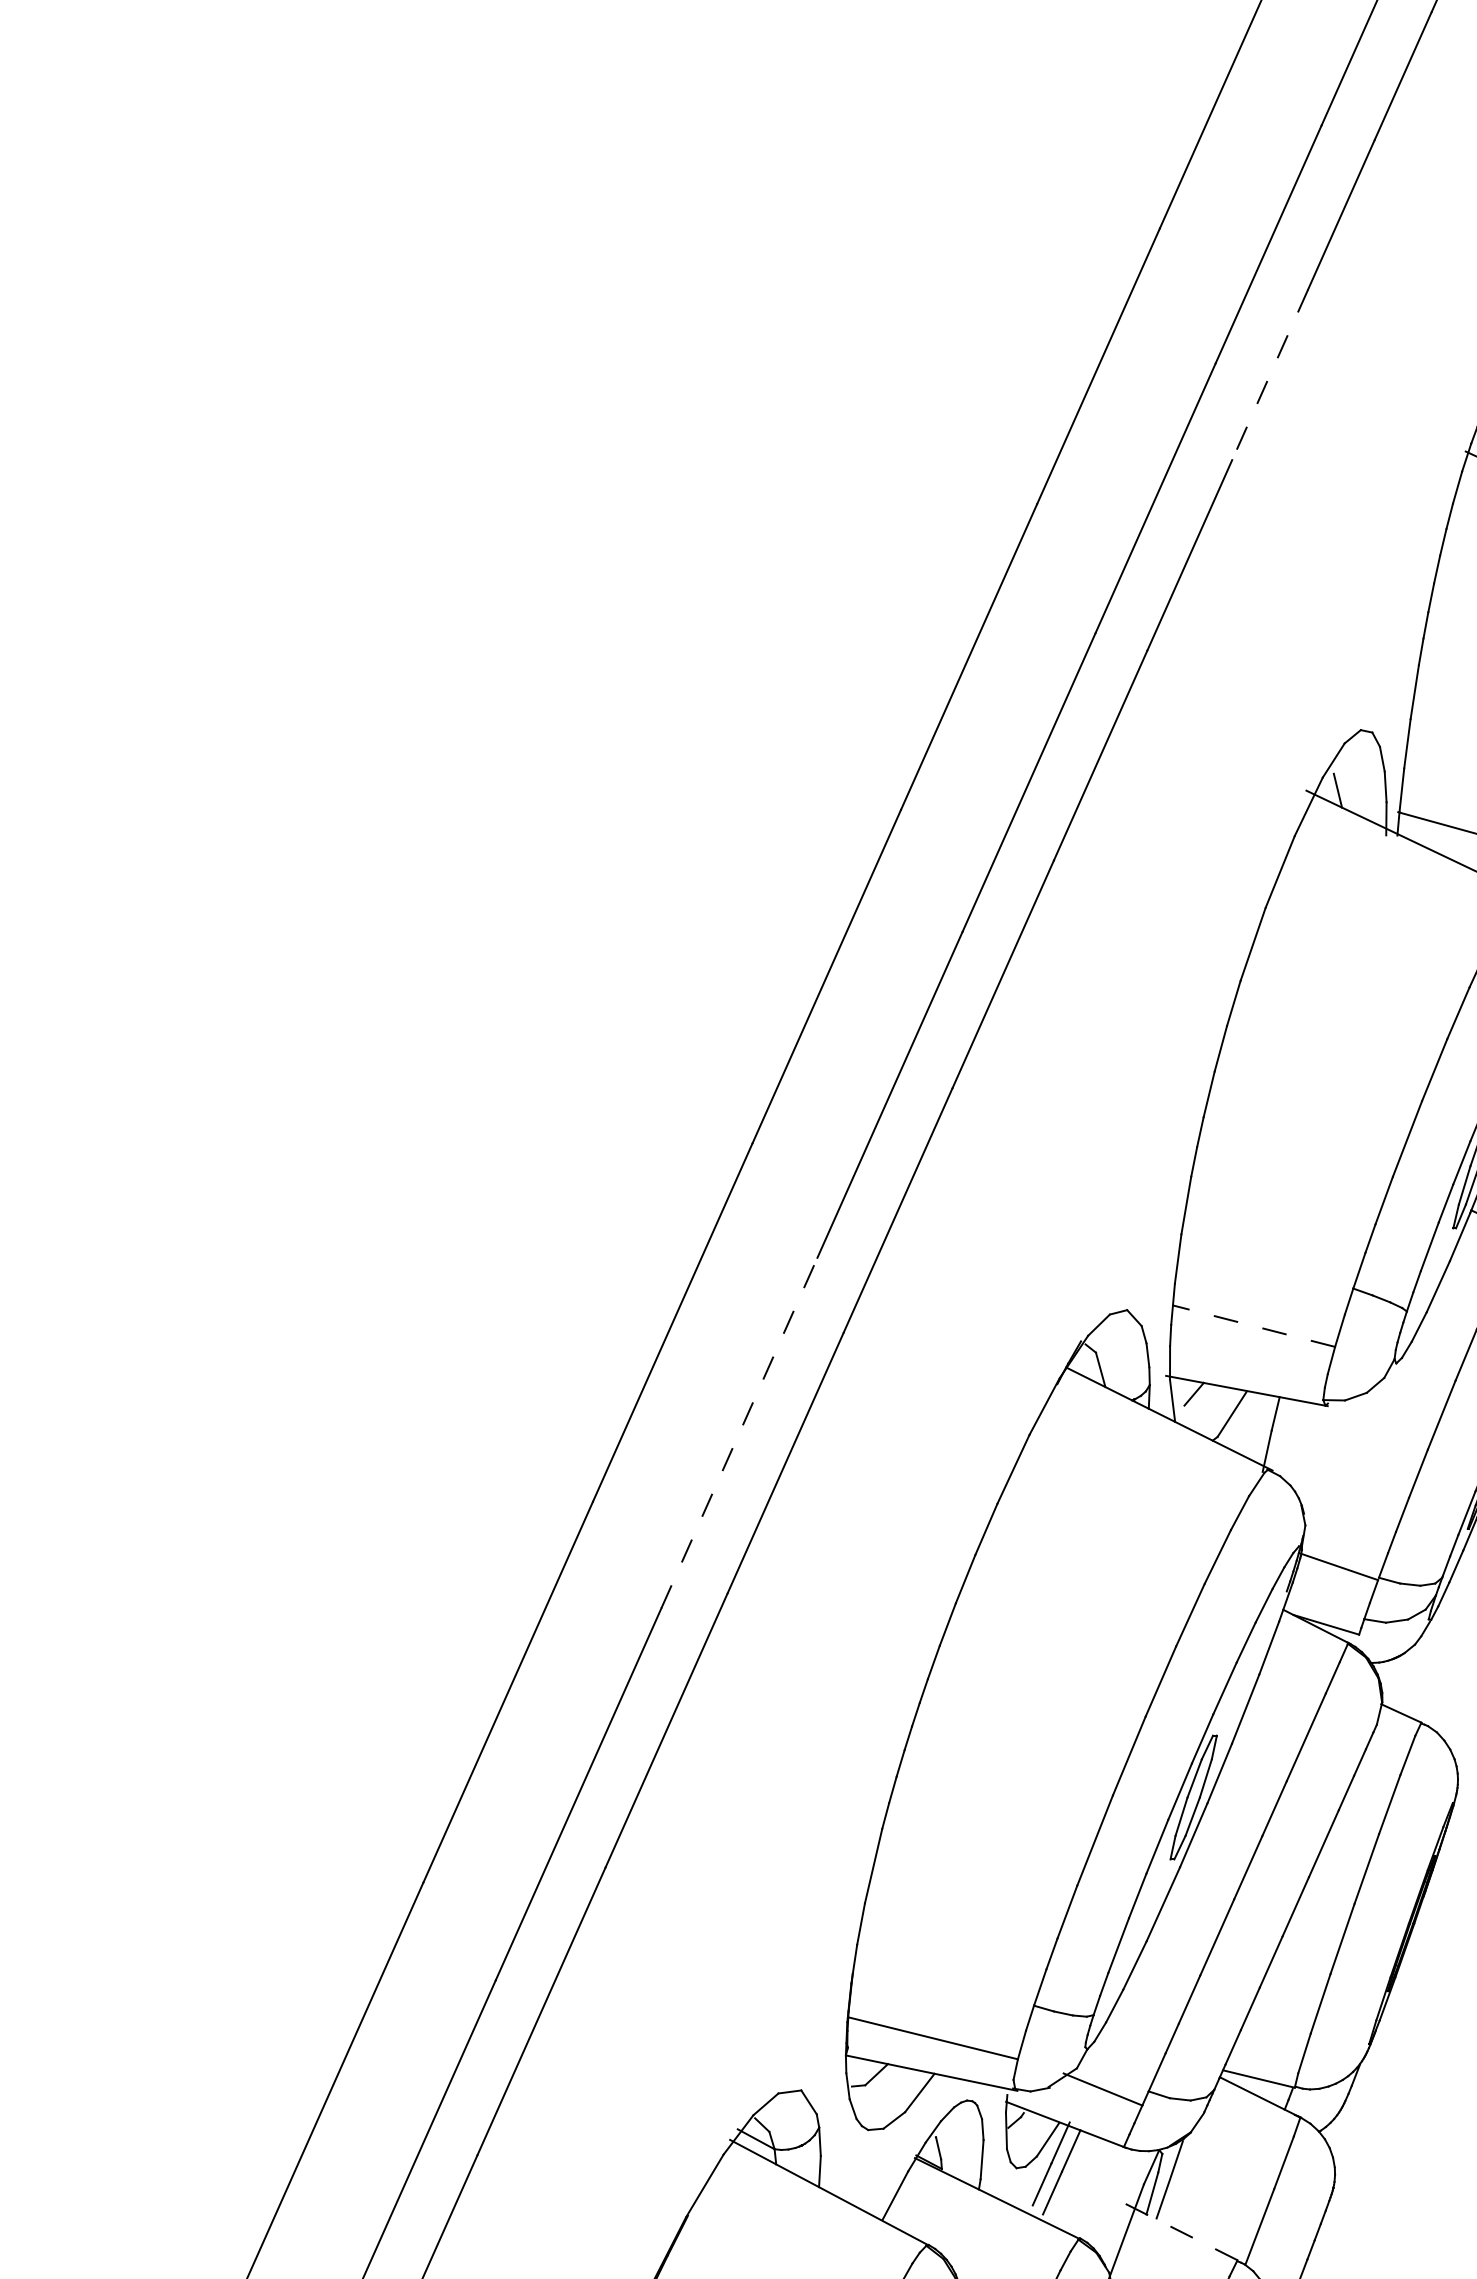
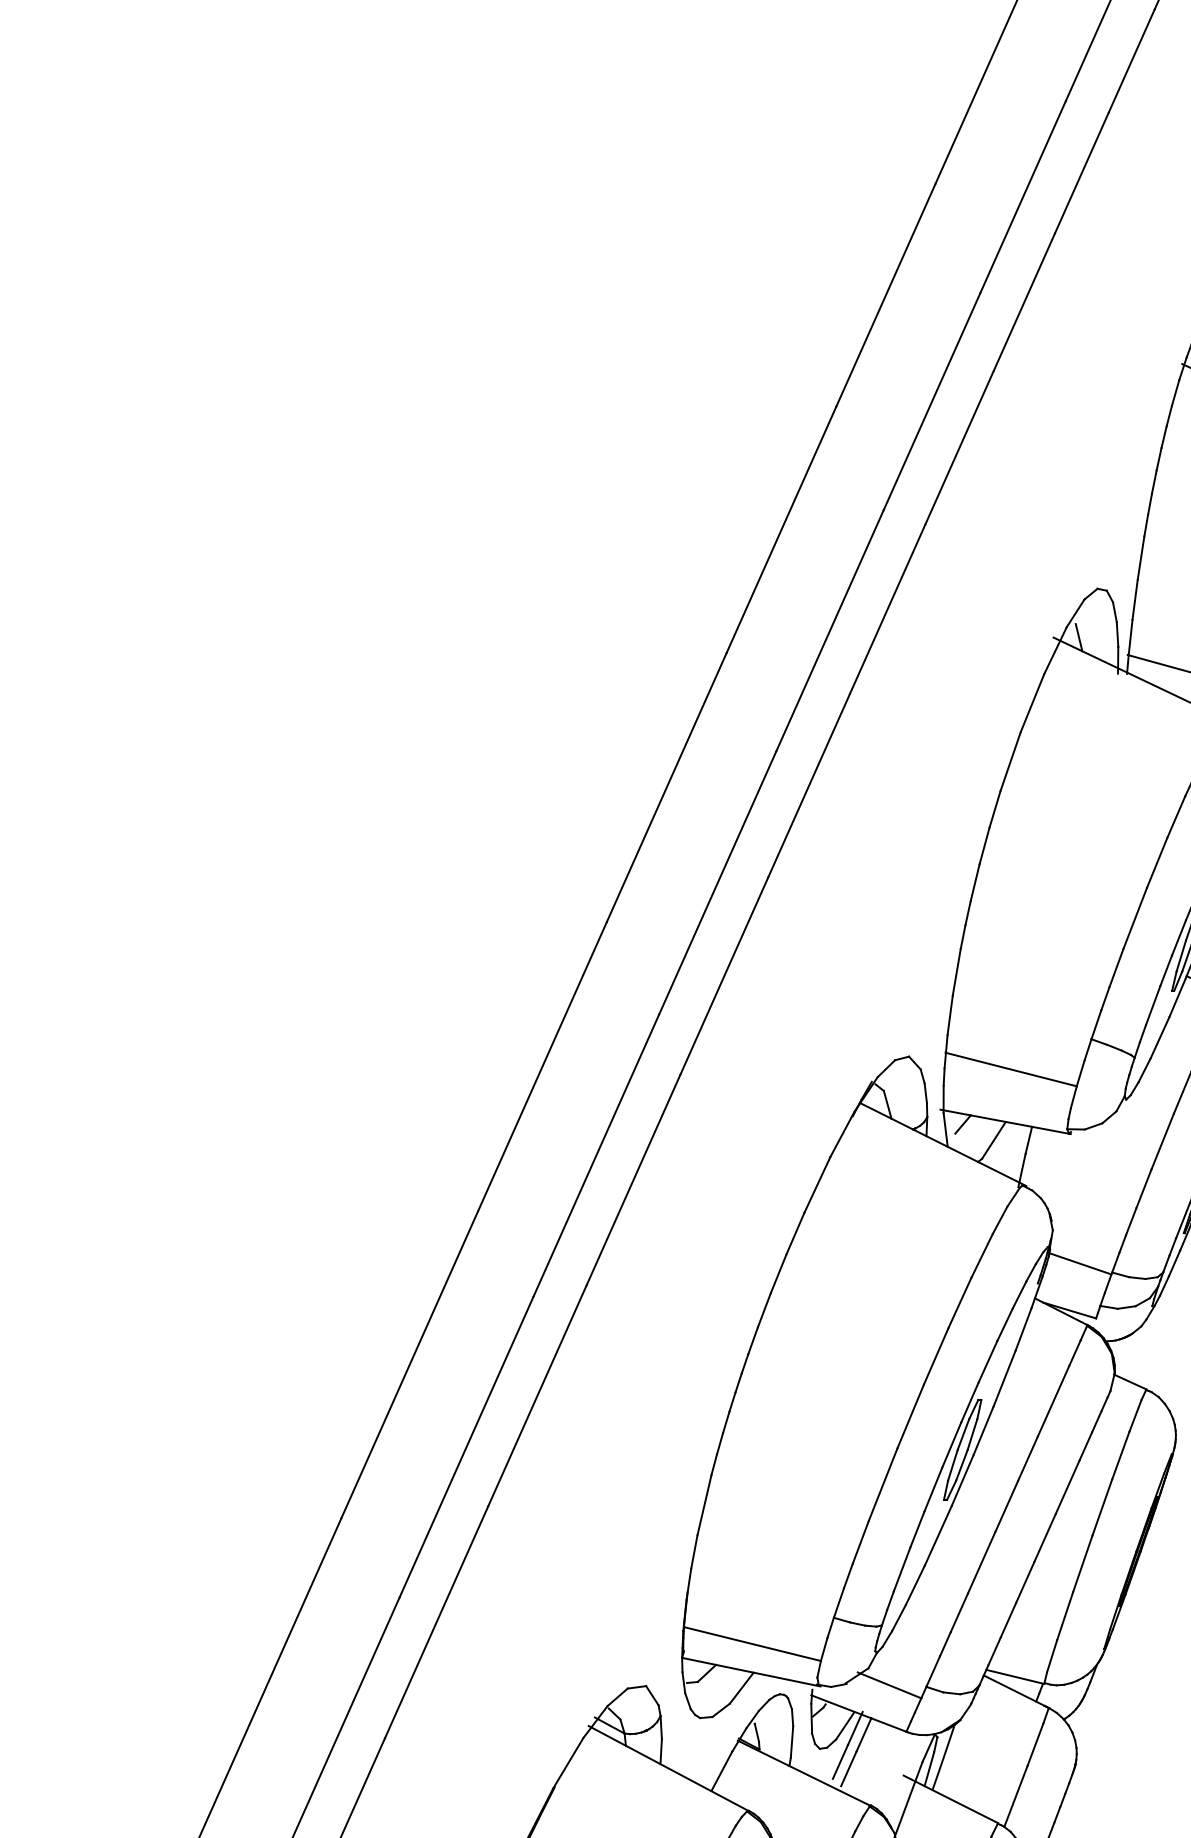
line: (1269, 375) -> (1023, 302), dashed -> solid
line: (1253, 1326) -> (1010, 1069), dashed -> solid
line: (739, 1433) -> (596, 1156), dashed -> solid
line: (1179, 2230) -> (951, 1799), dashed -> solid

